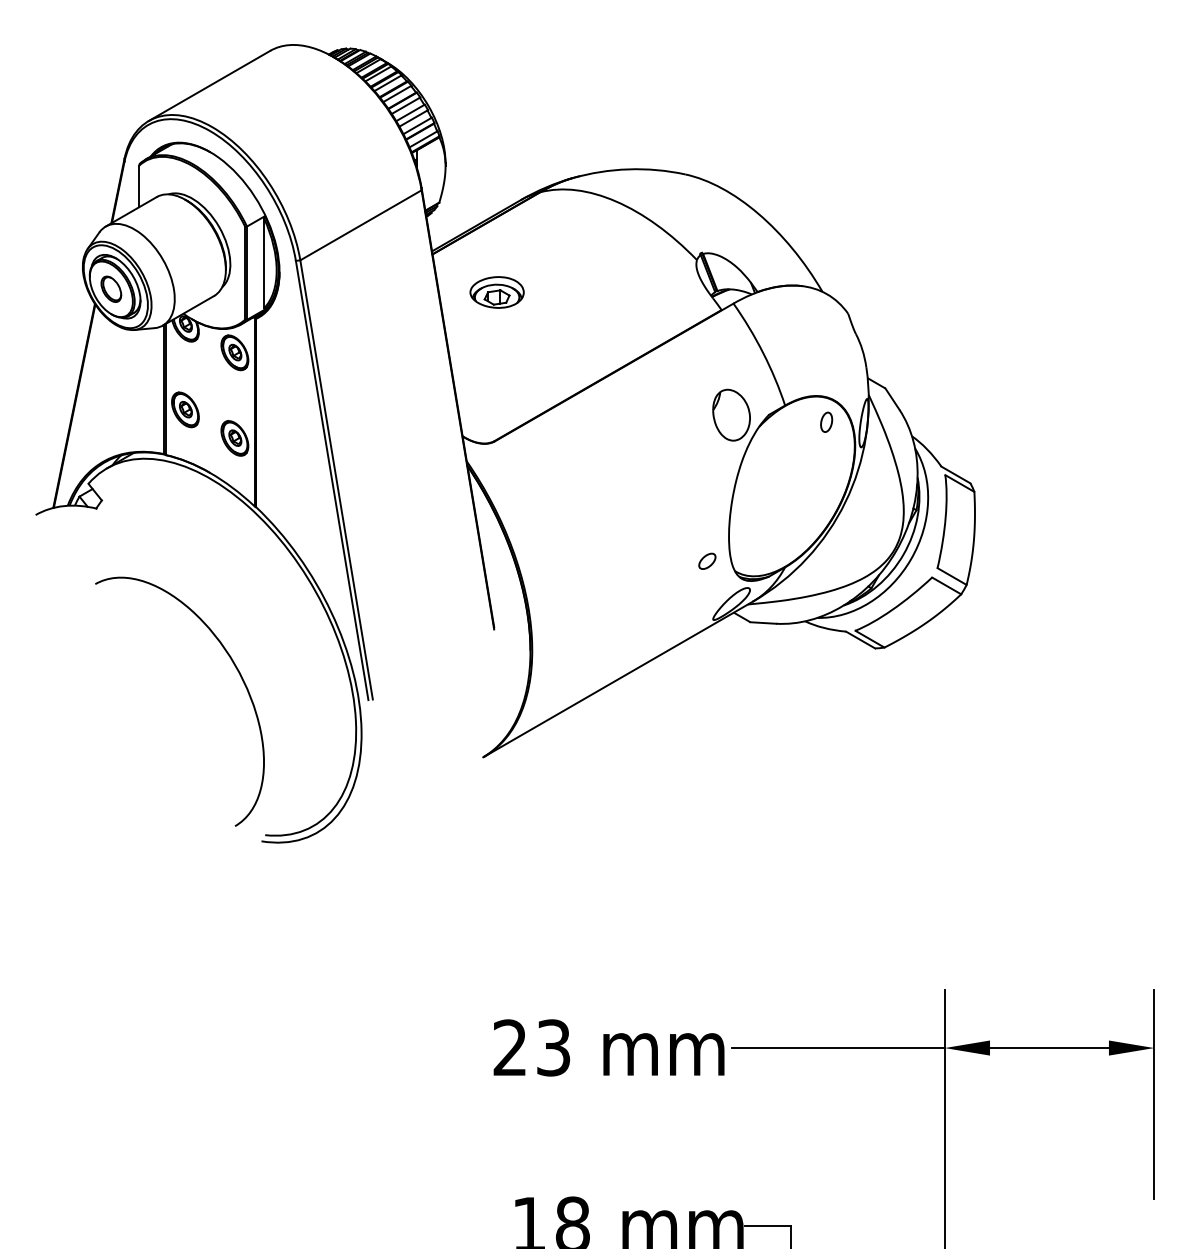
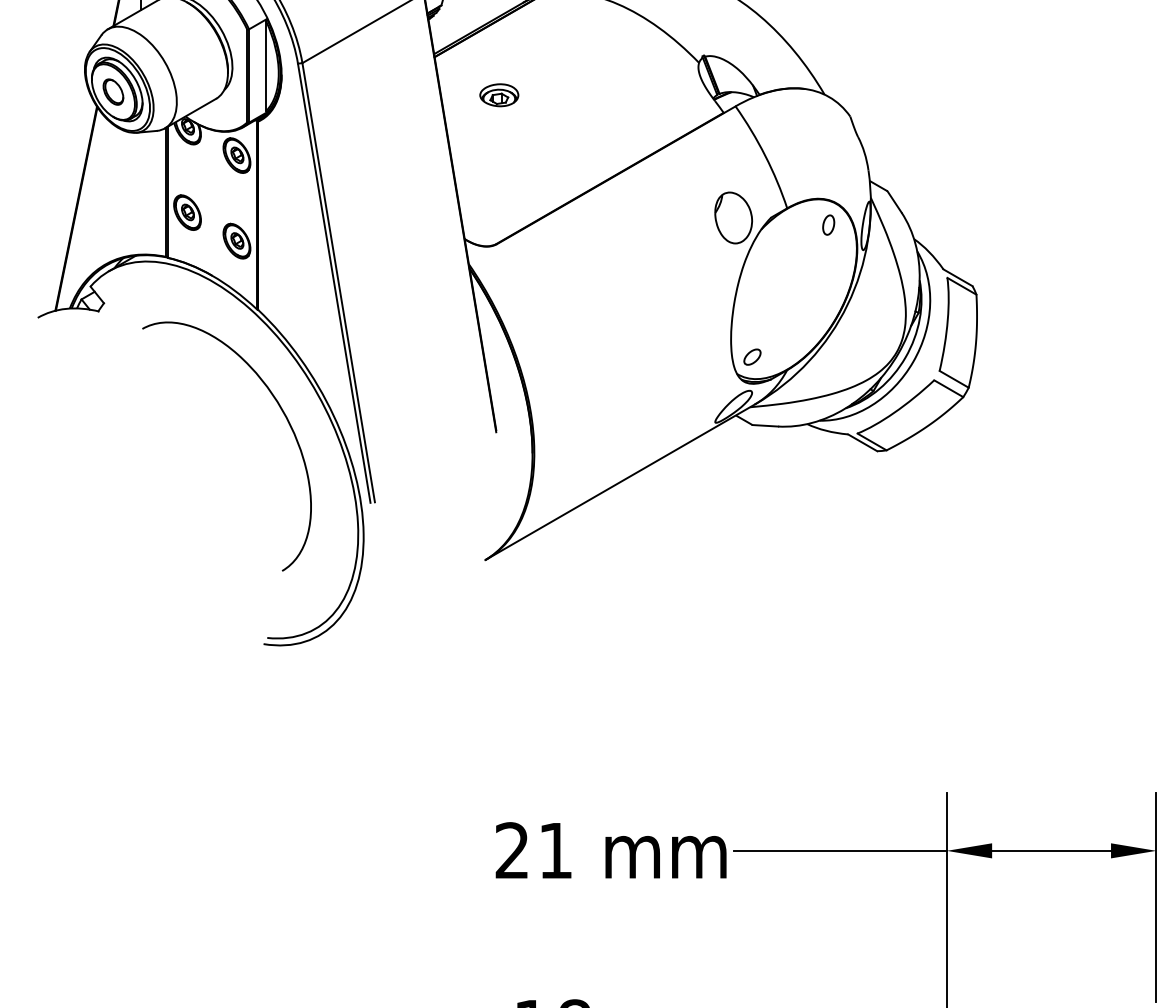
part: (497, 292) -> (499, 95), size x0.71
part: (707, 560) -> (752, 356), moved
curve: (234, 666) -> (281, 411), moved
text: (553, 1047) -> (555, 850), 23 -> 21

